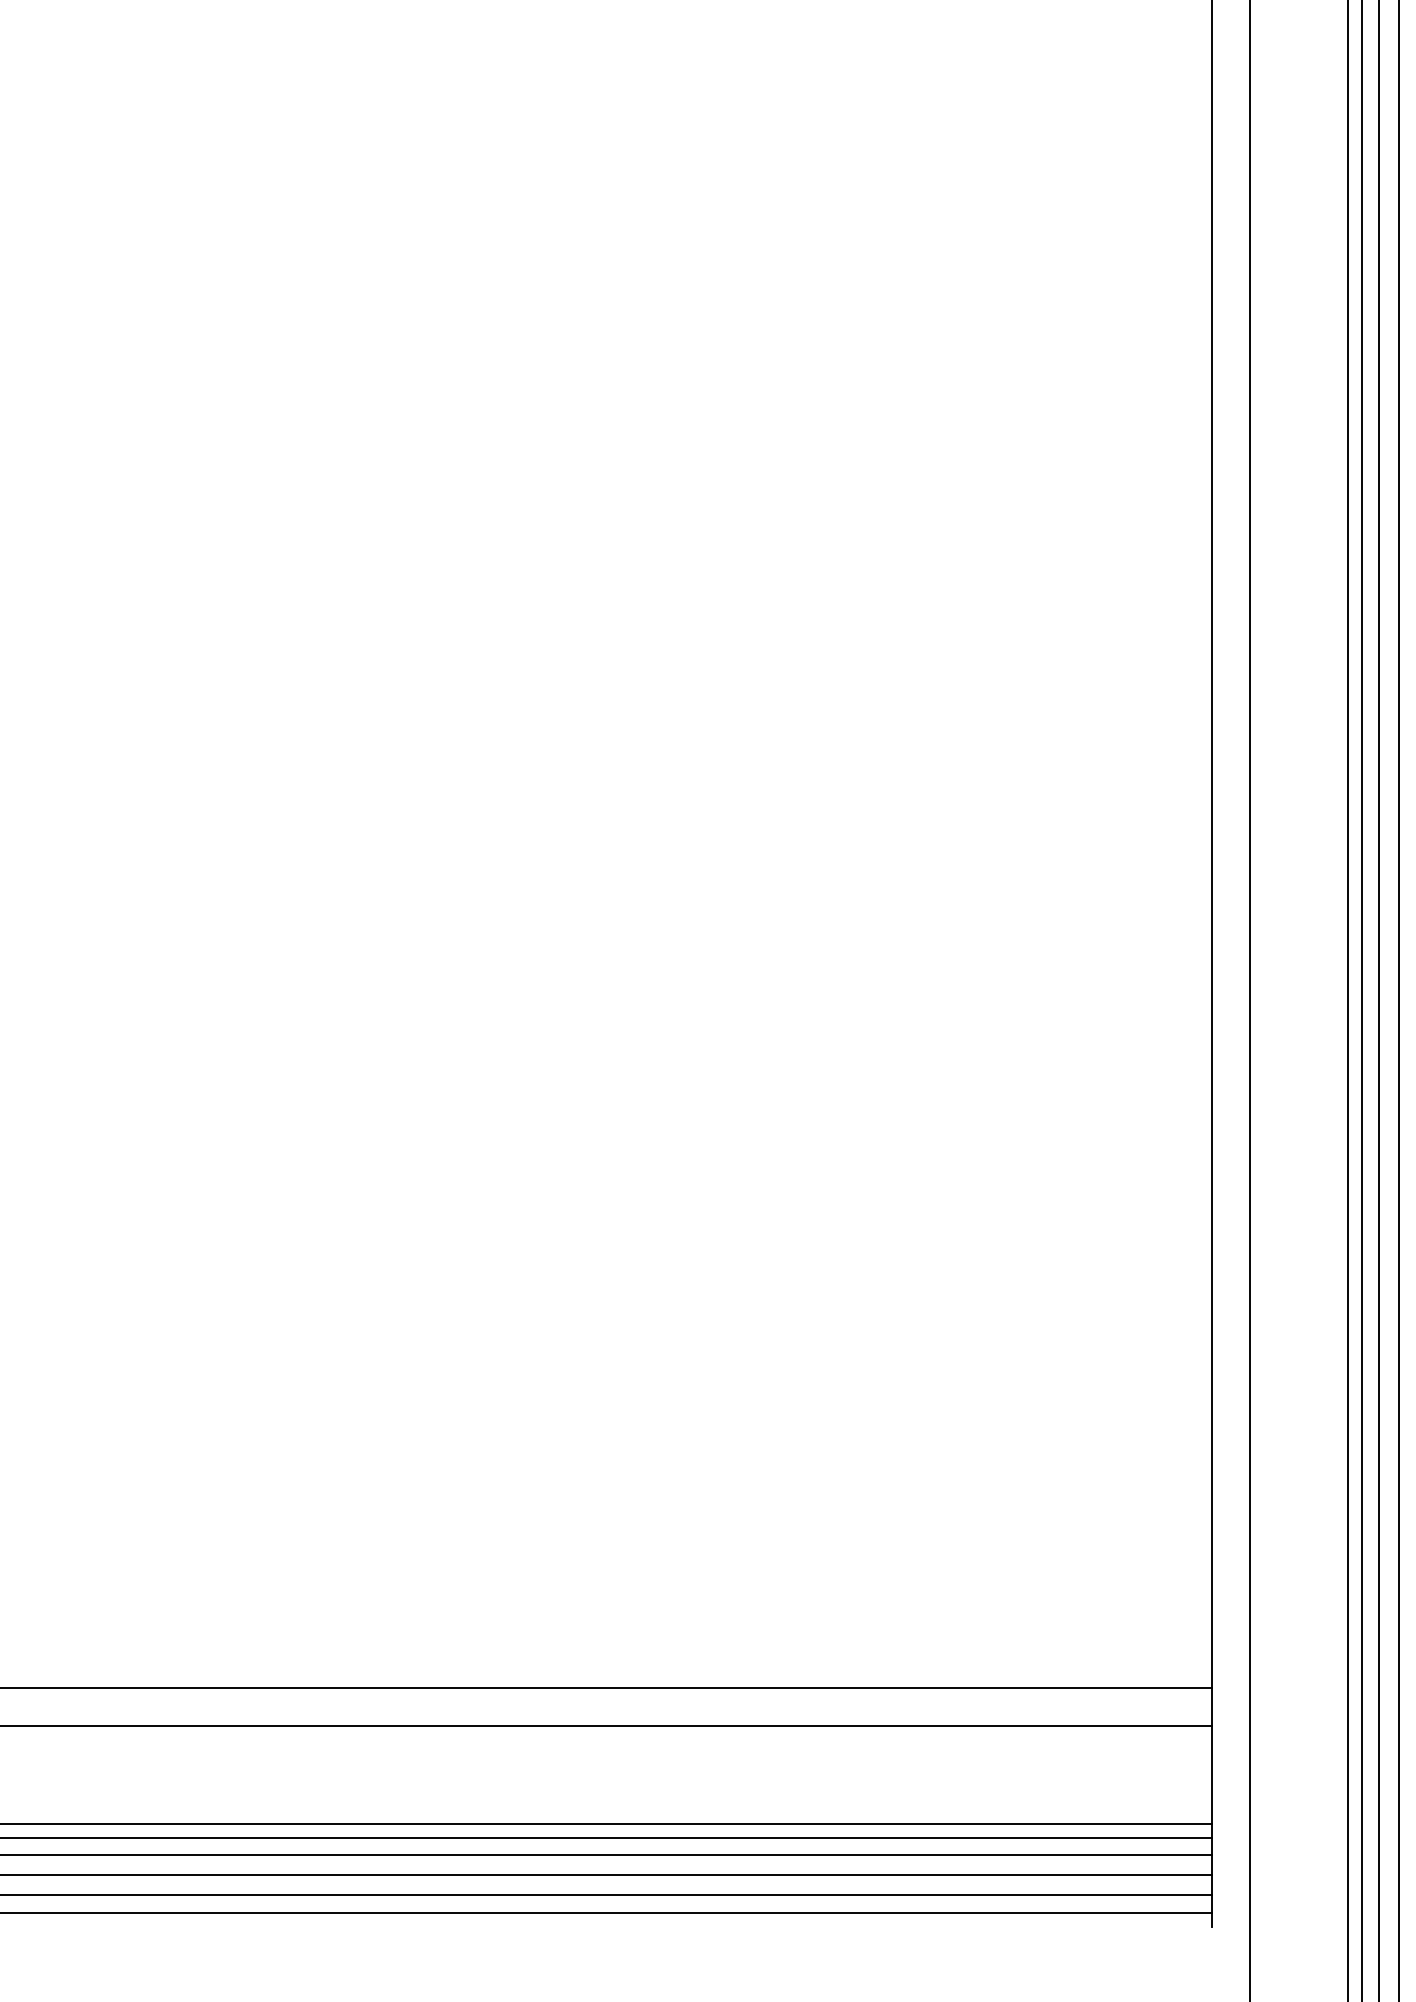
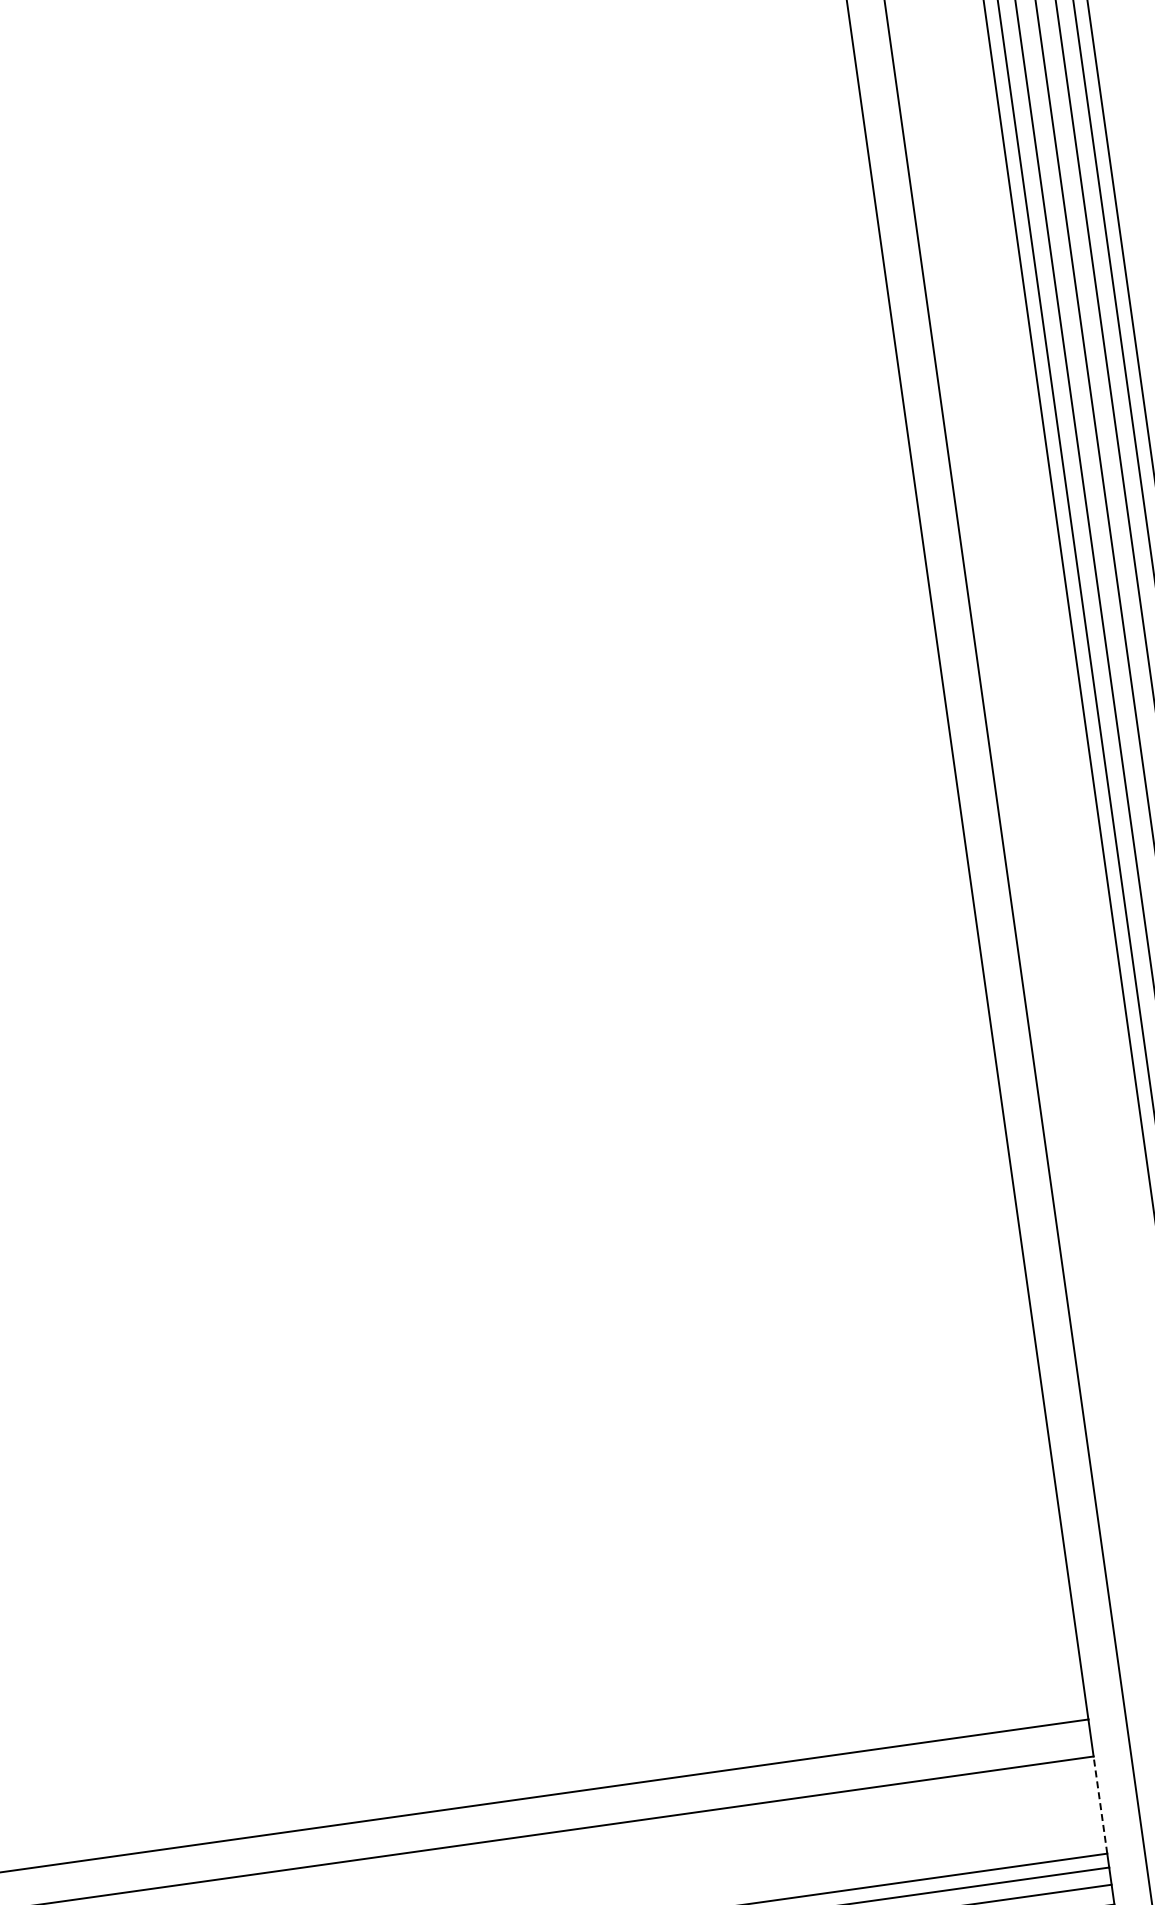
line: (1212, 1774) -> (1100, 1804), solid -> dashed

